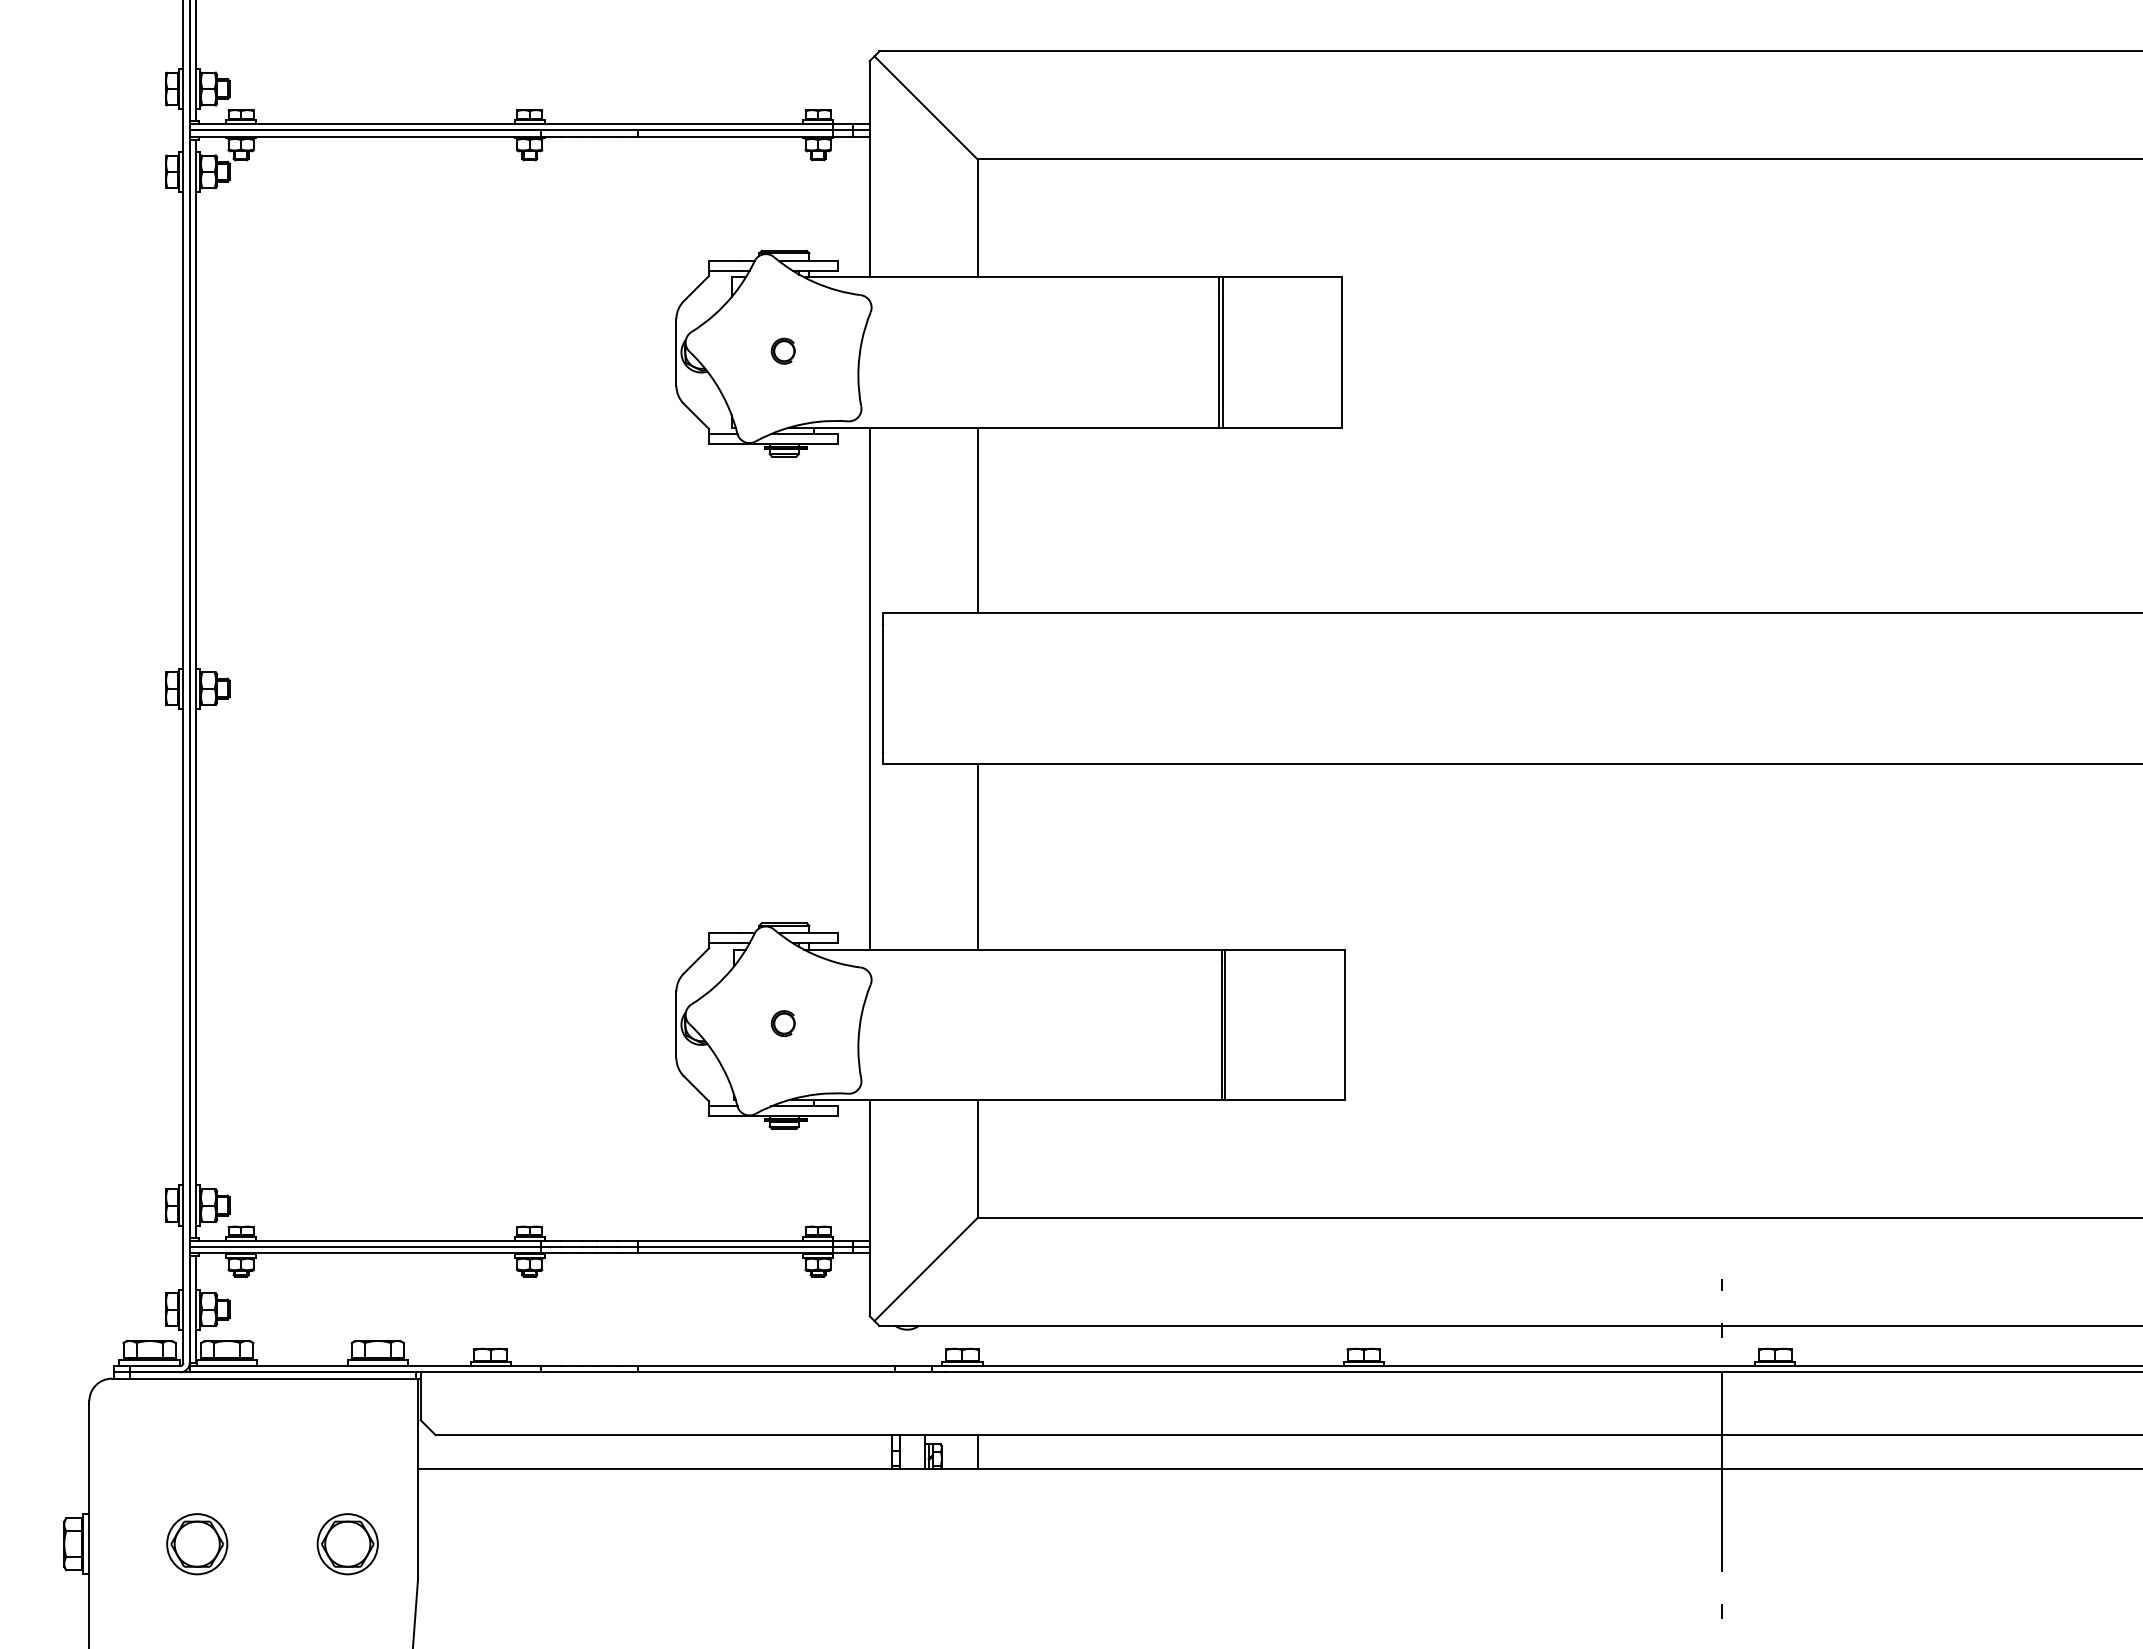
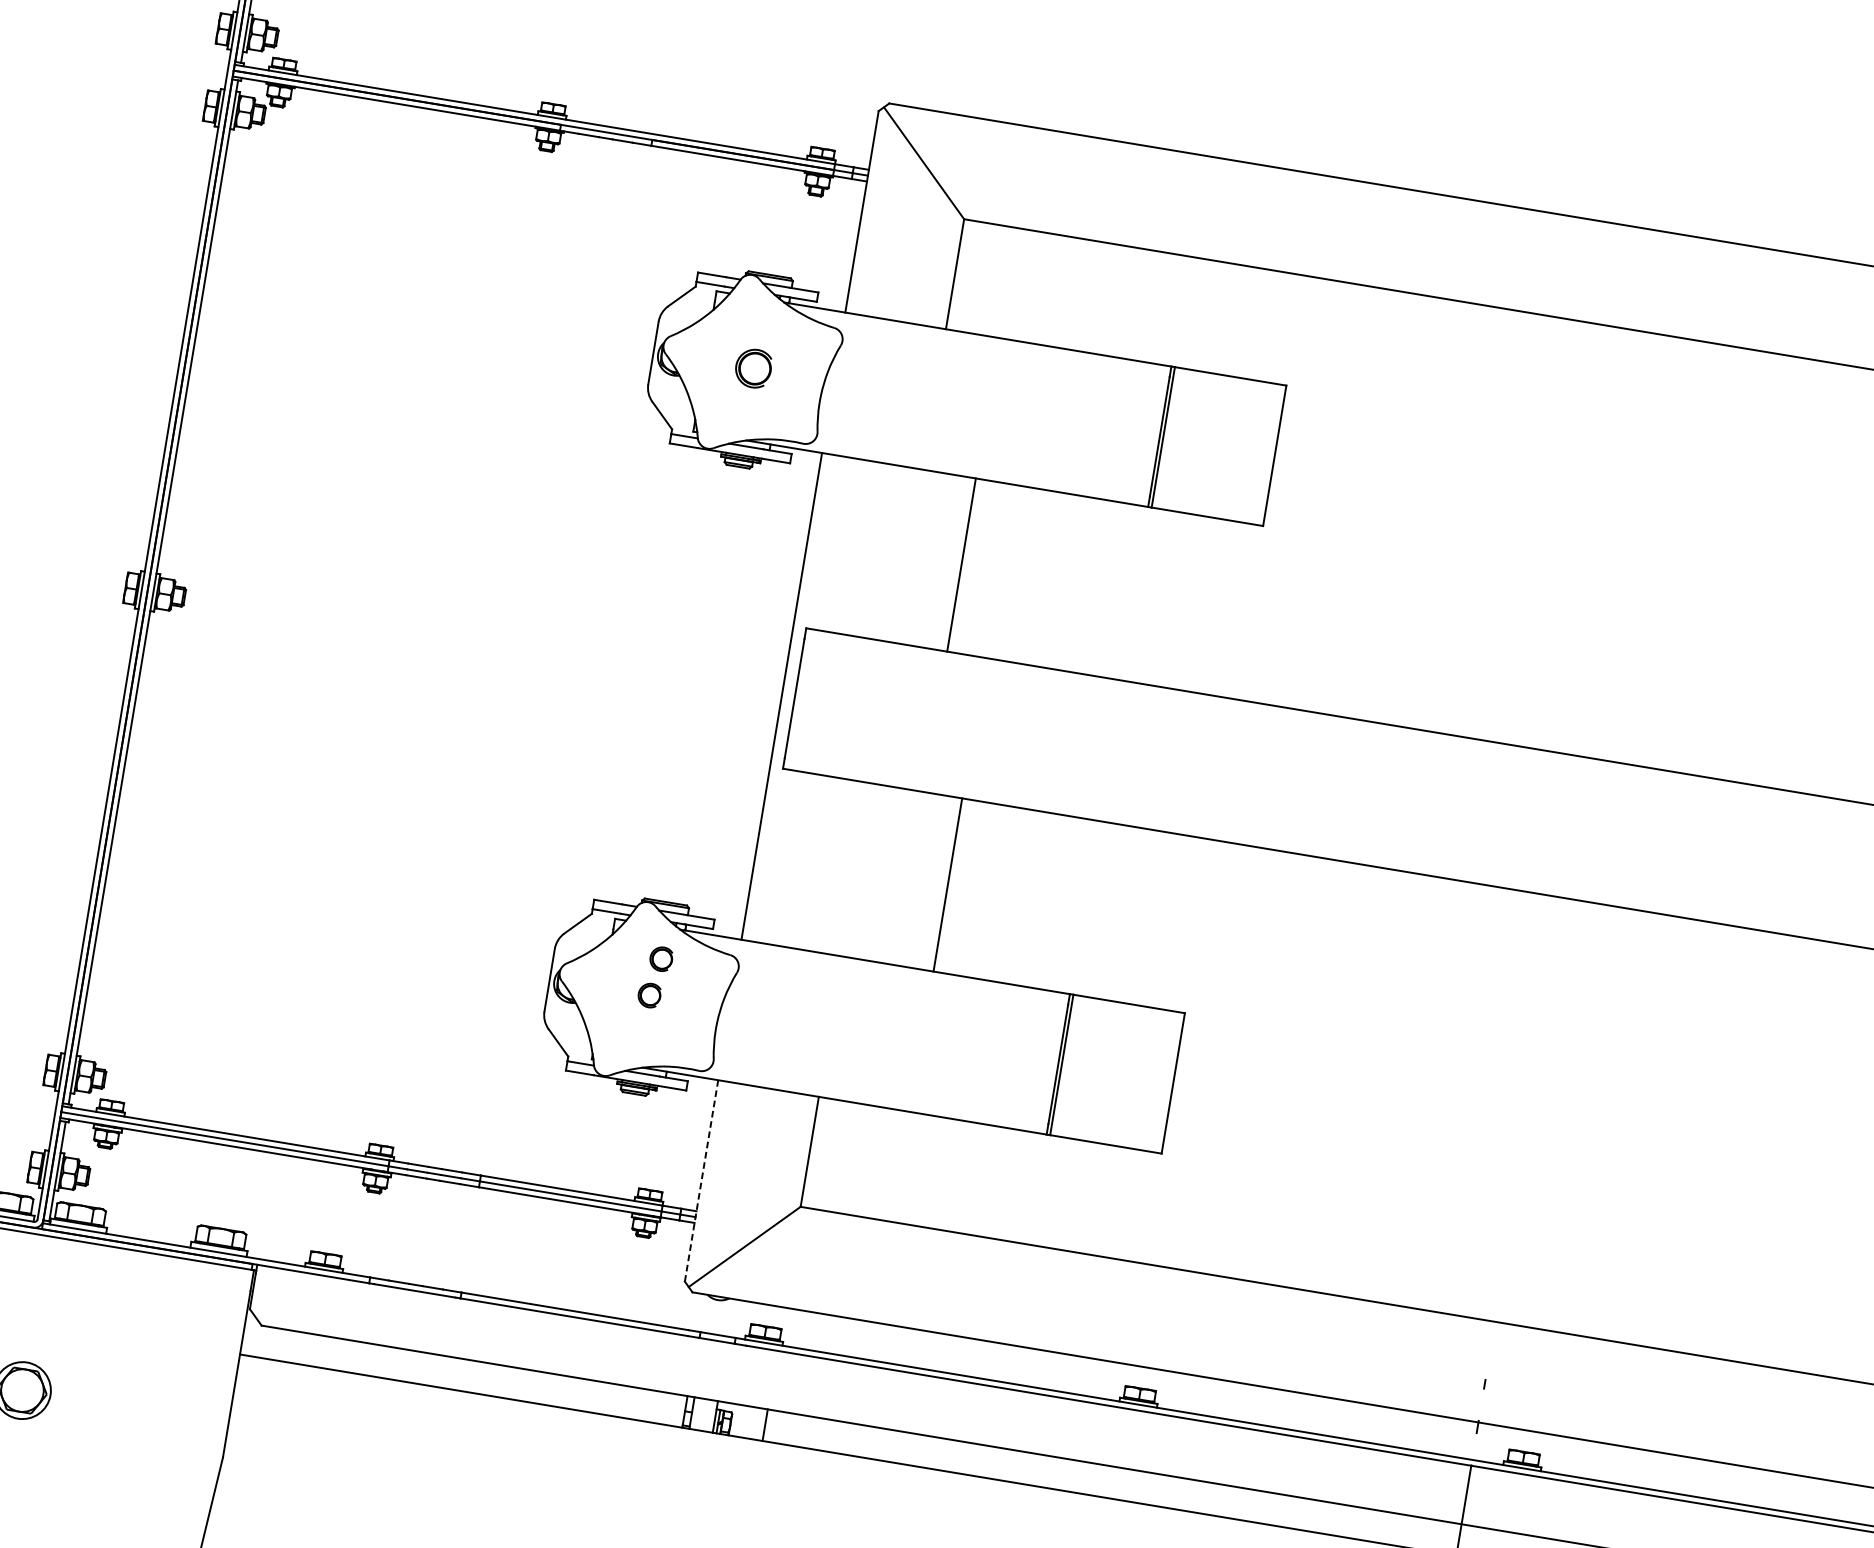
part: (782, 350) -> (752, 367), size x1.6
line: (977, 520) -> (961, 564), moved
line: (977, 856) -> (947, 884), moved
part: (788, 983) -> (660, 958), added
line: (869, 1208) -> (701, 1181), solid -> dashed
part: (347, 1544) -> (162, 1414), removed

